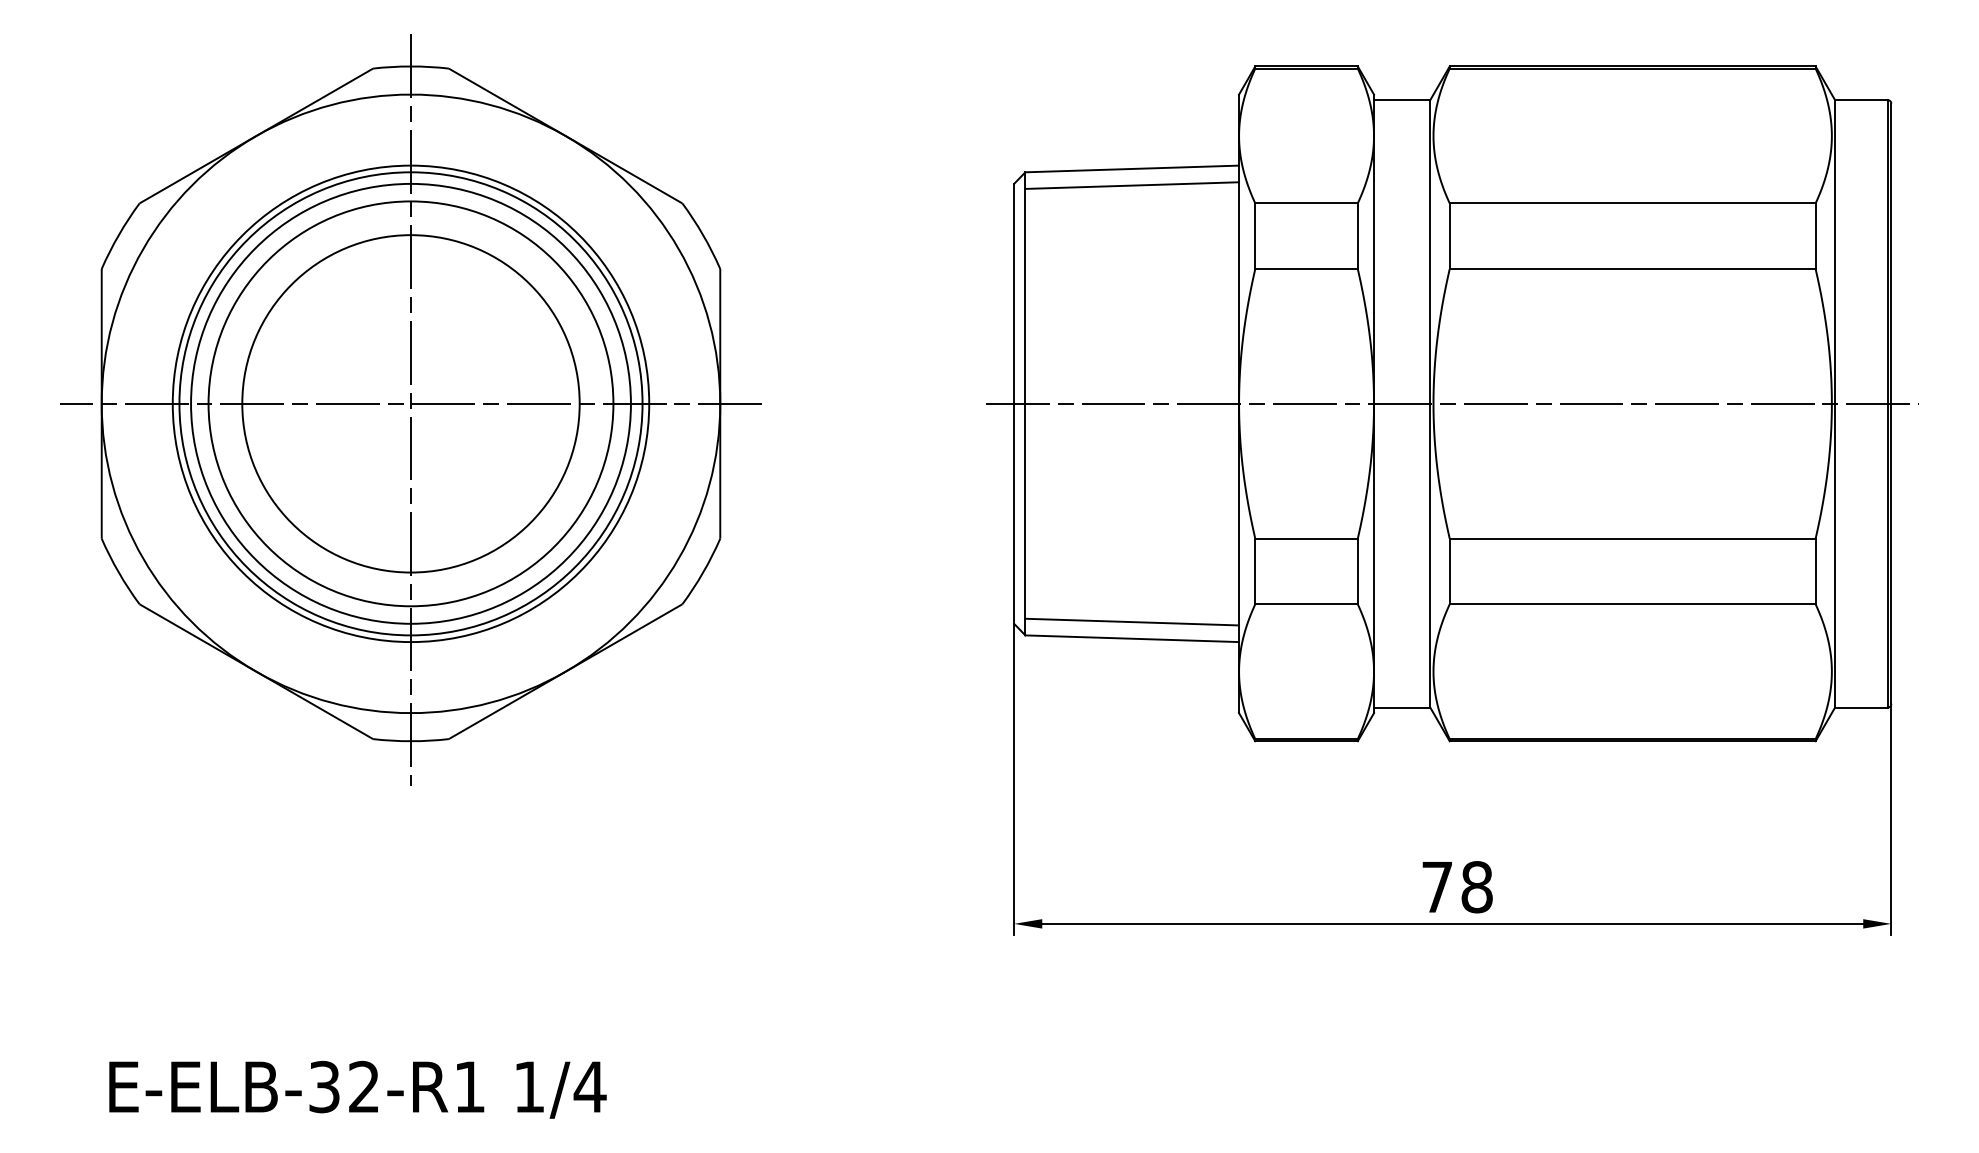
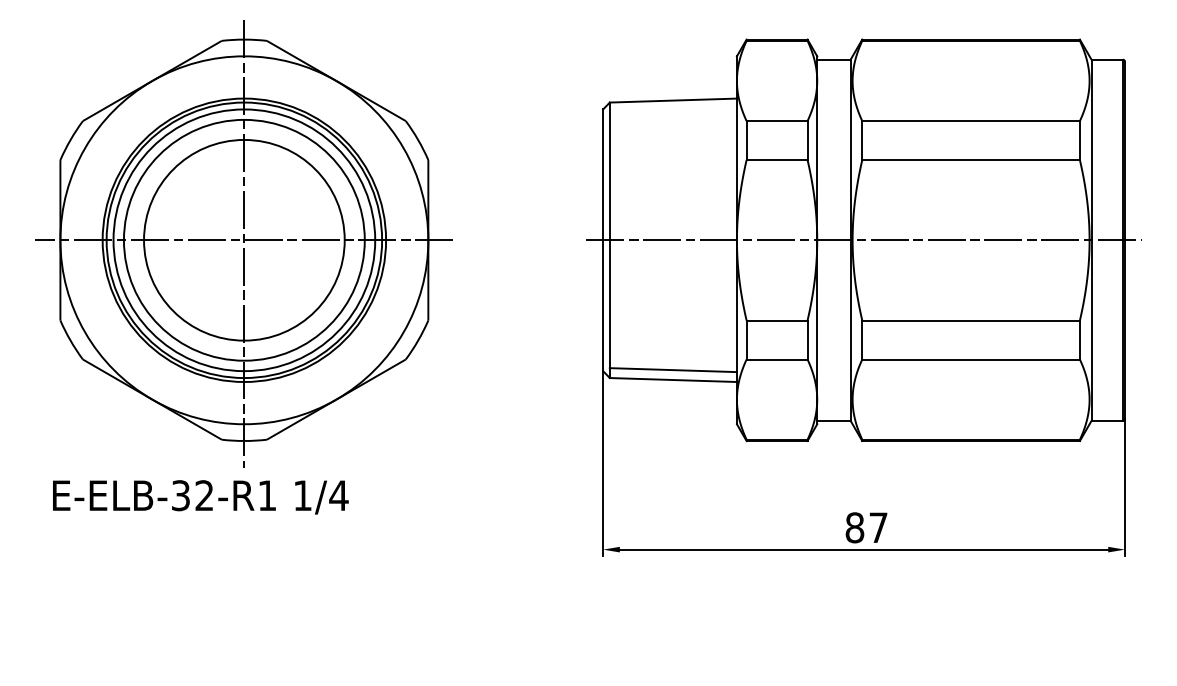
line: (1130, 185) -> (672, 110), removed
text: (1456, 886) -> (866, 527), 78 -> 87
text: (357, 1090) -> (200, 497), moved

